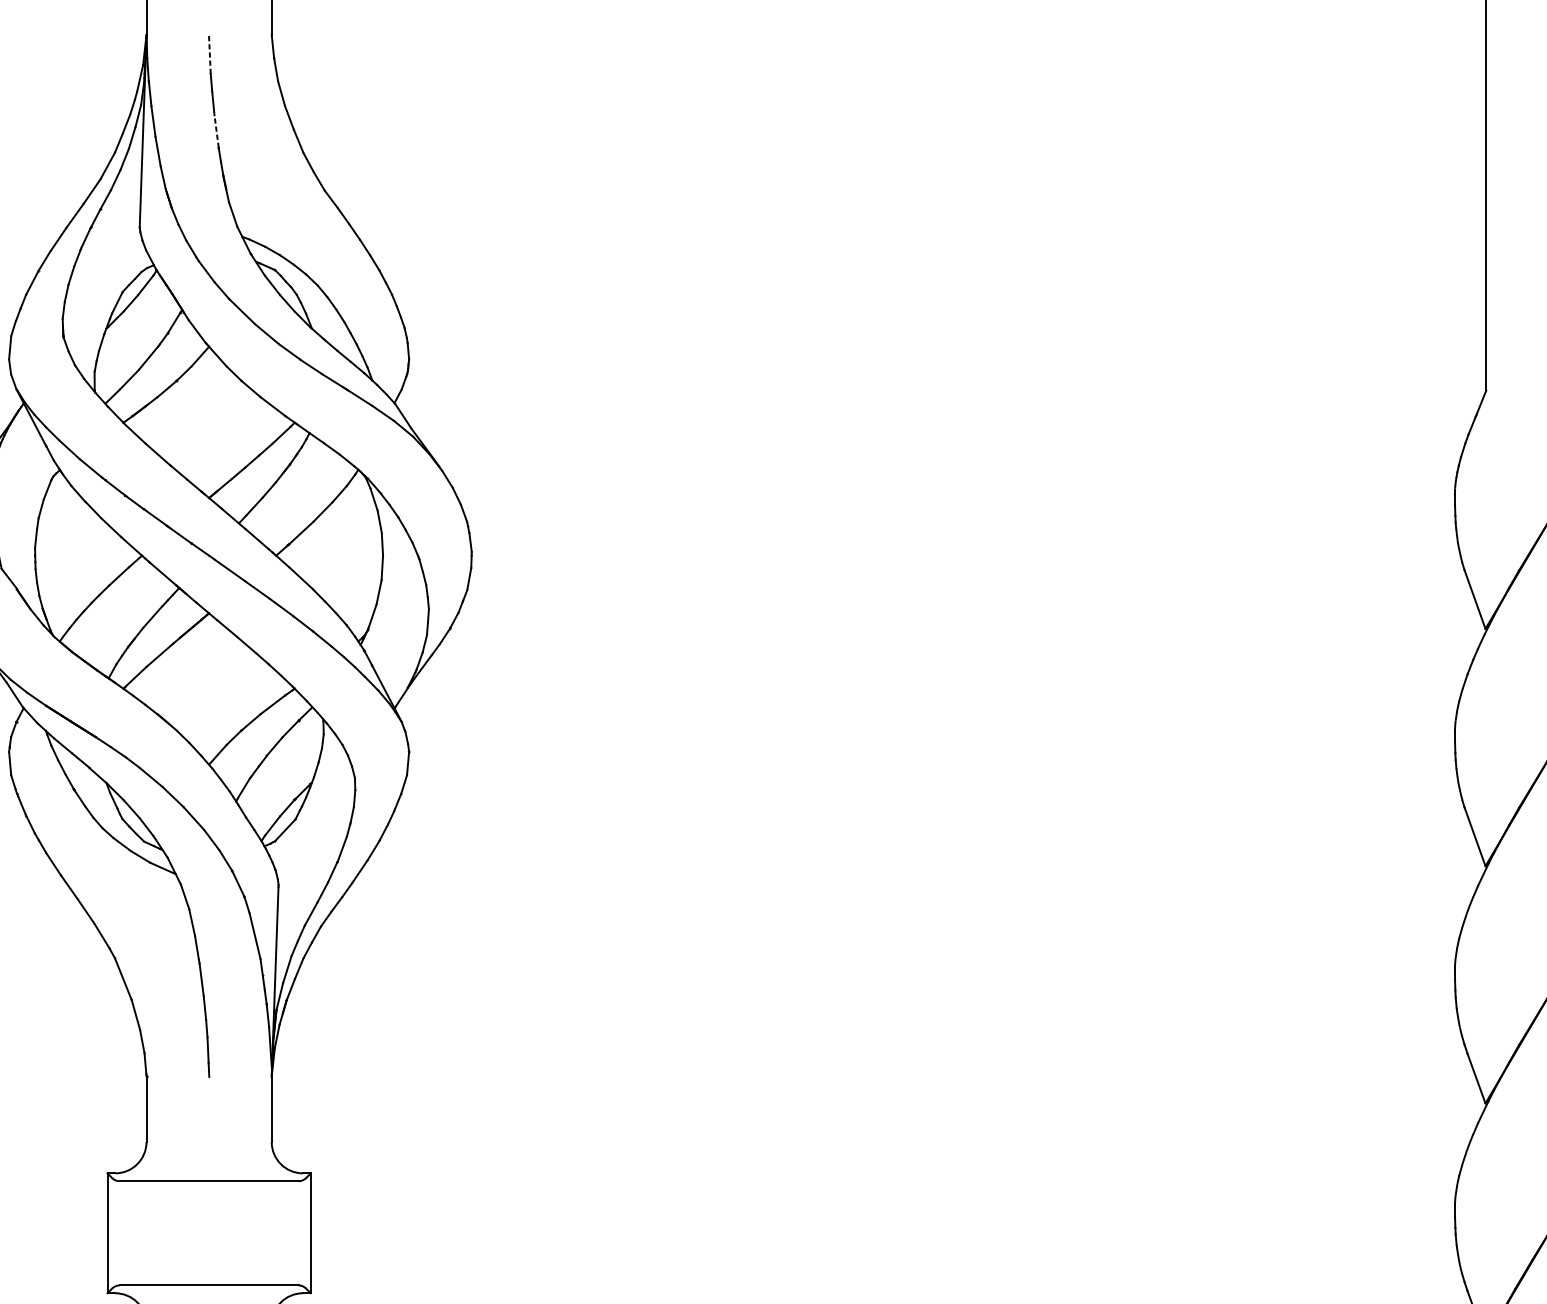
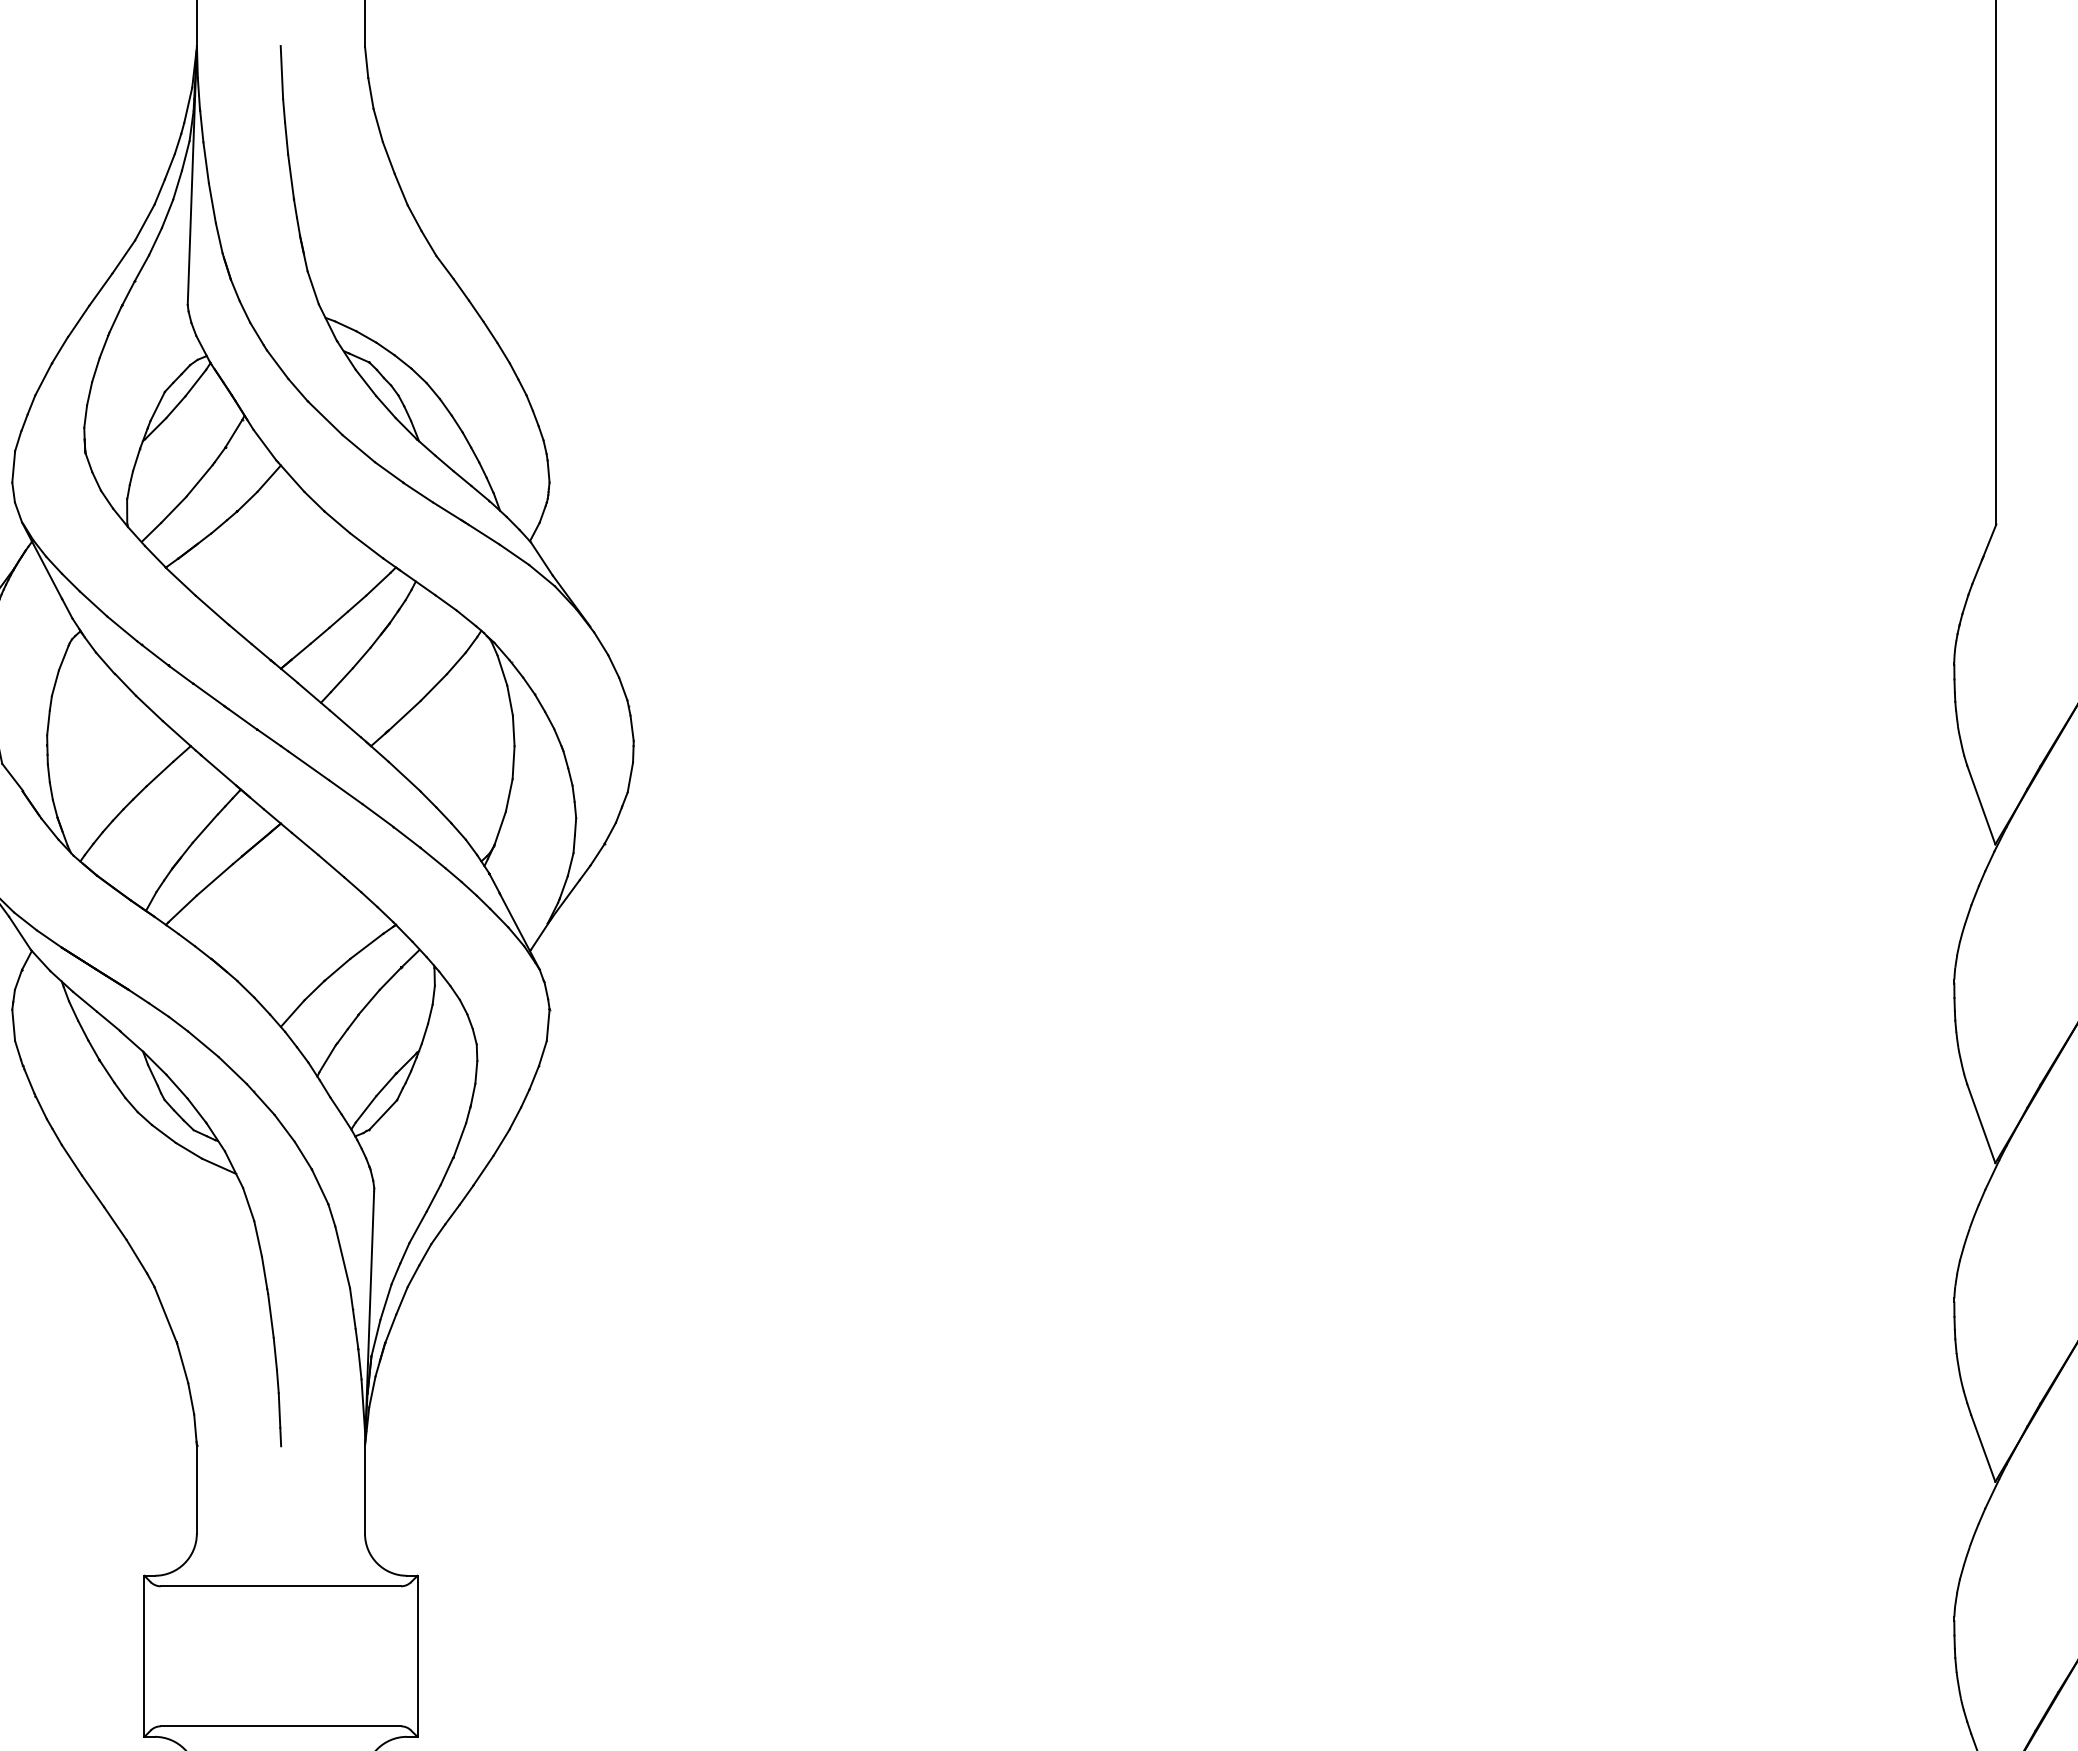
line: (209, 54) -> (281, 72), dashed -> solid
line: (216, 131) -> (290, 176), dashed -> solid

